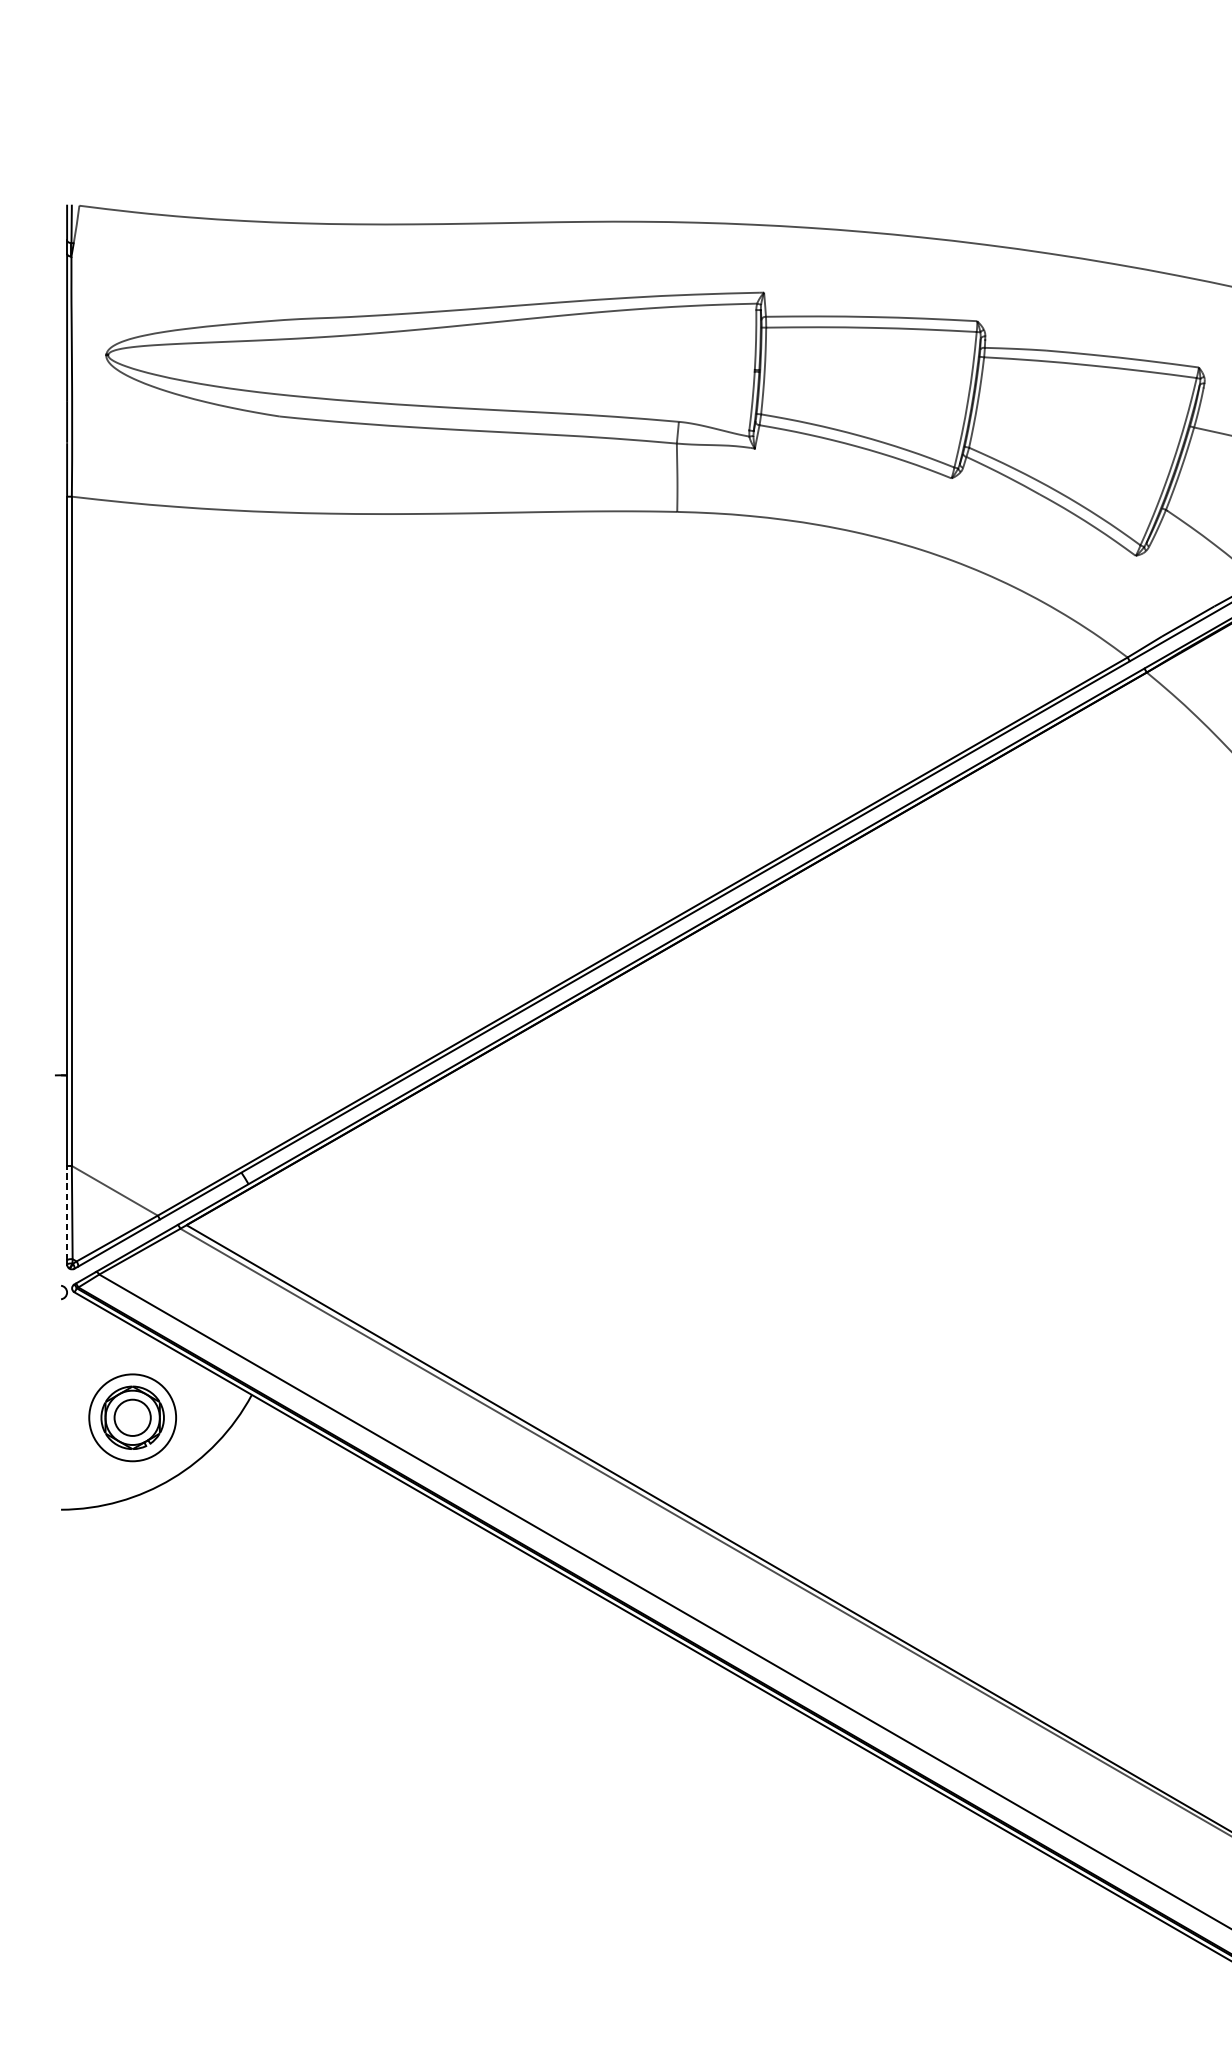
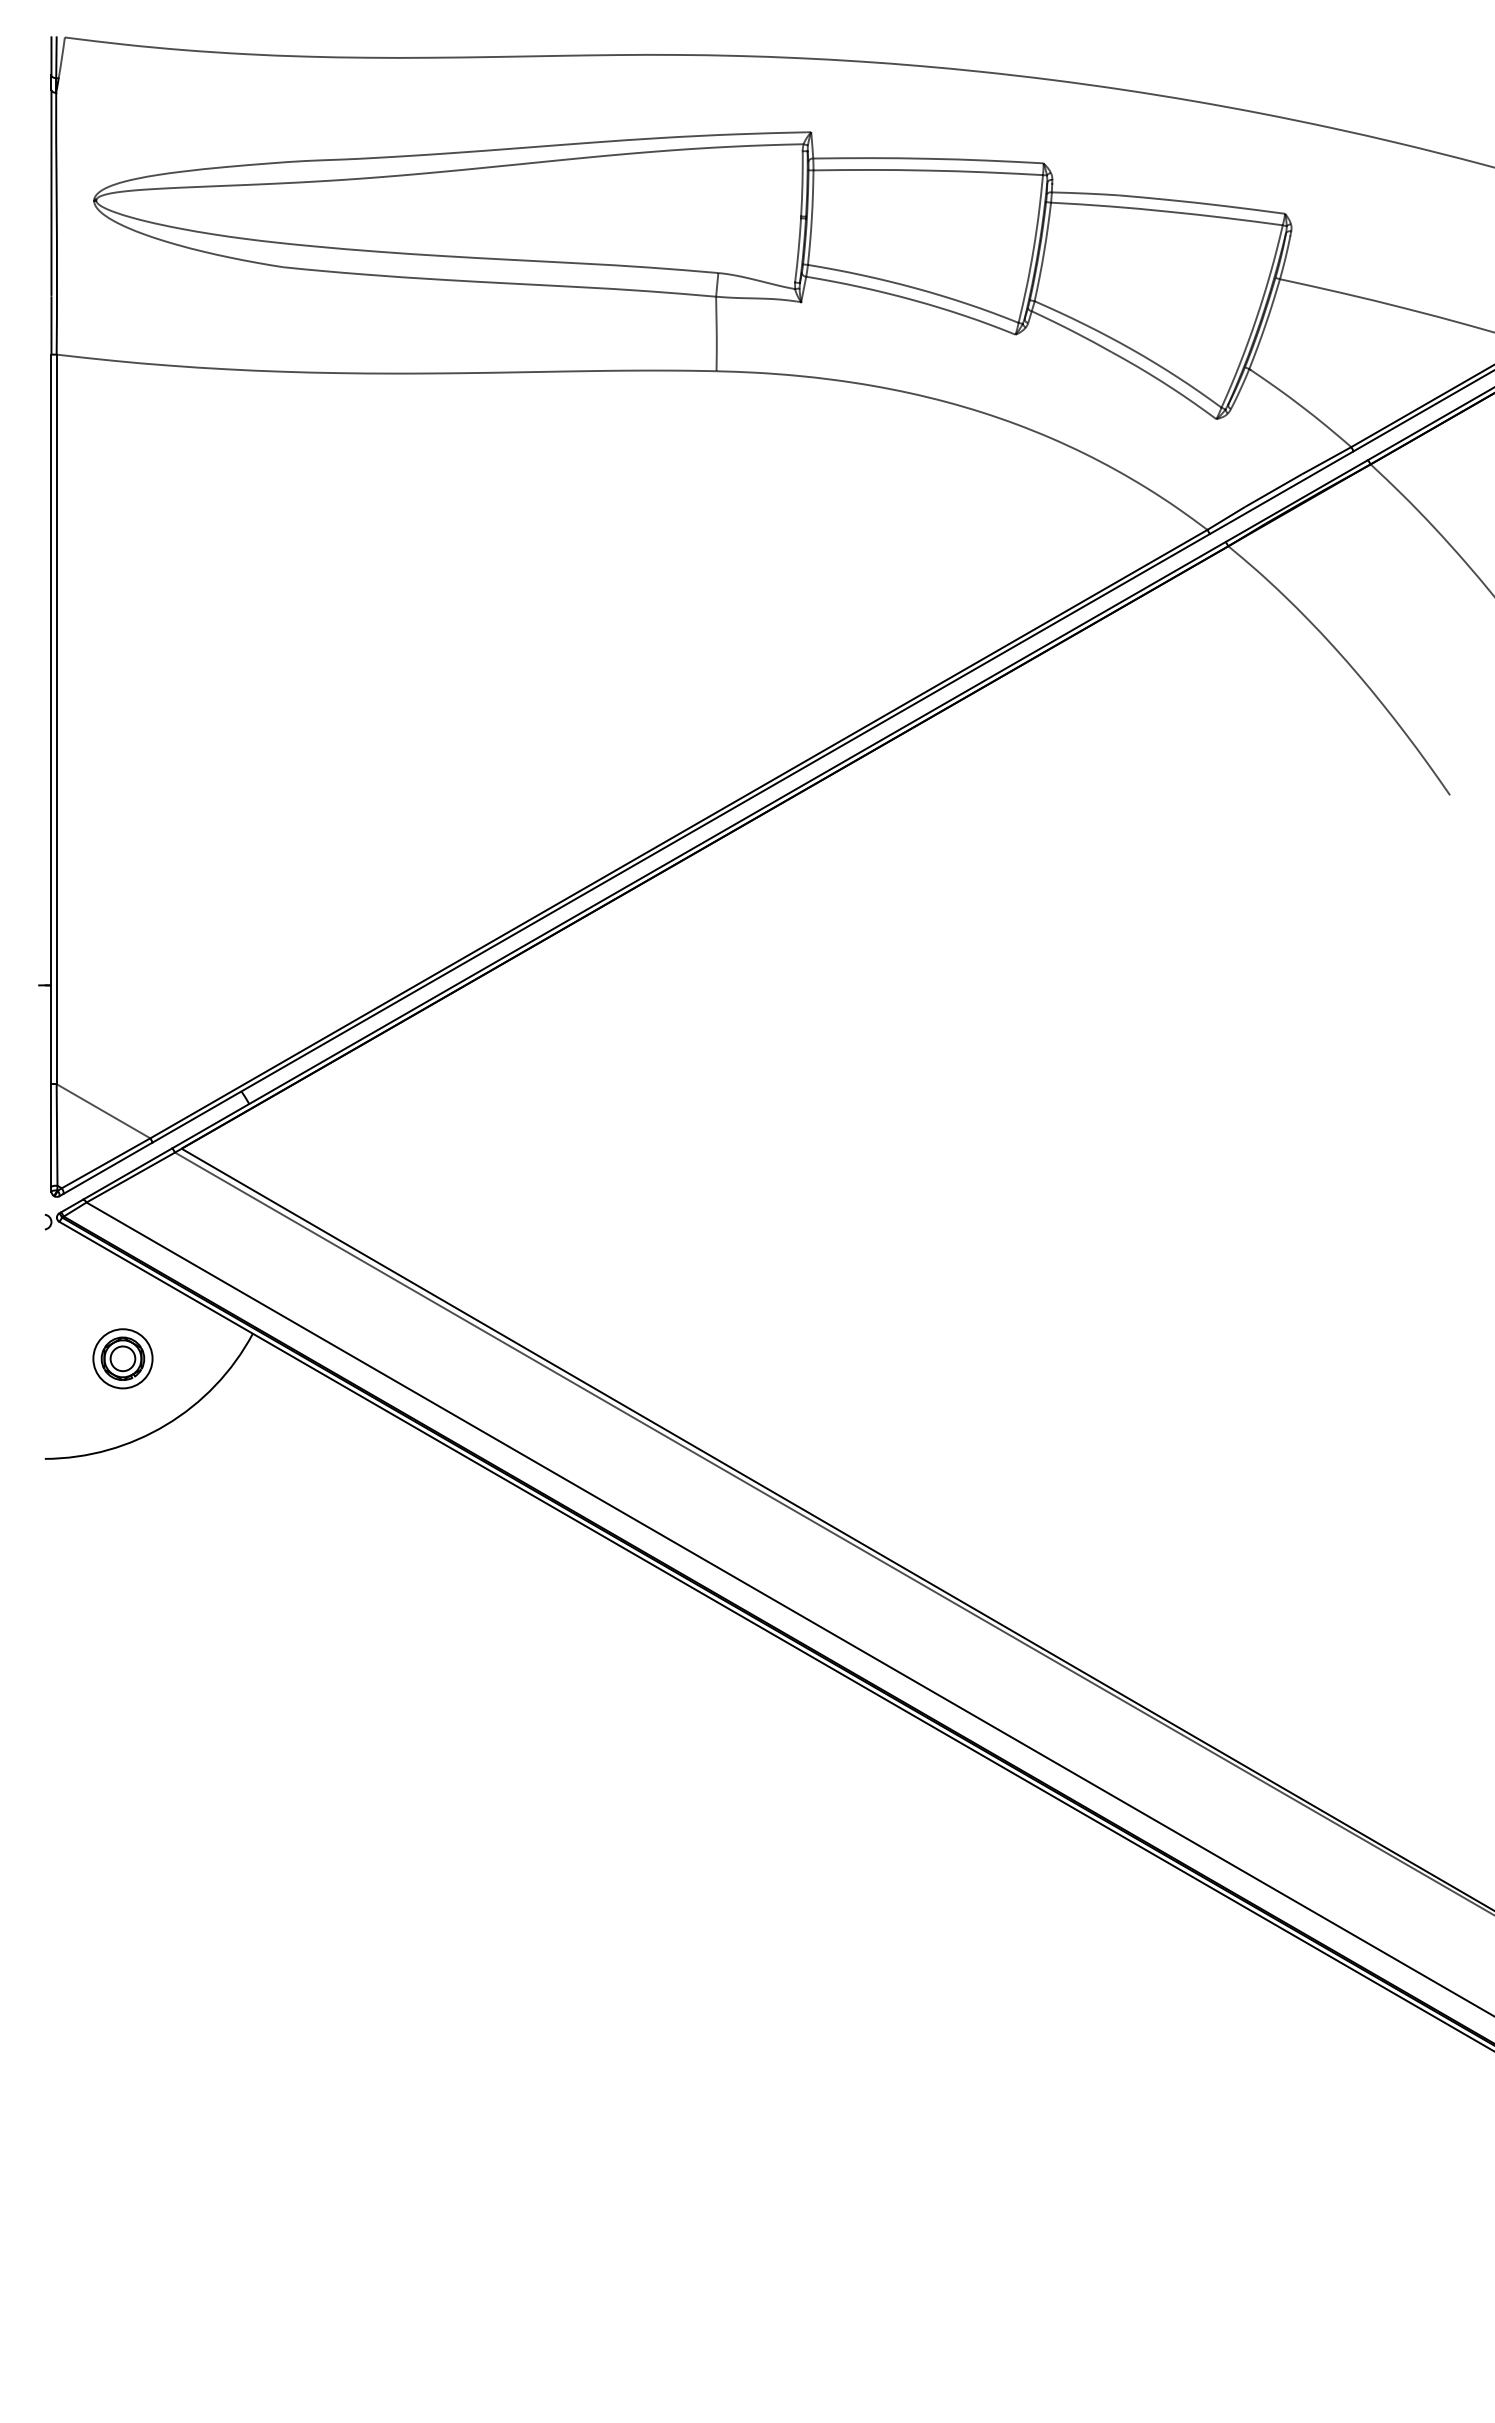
line: (67, 1213) -> (51, 1135), dashed -> solid
part: (132, 1417) -> (122, 1358), size x0.62

